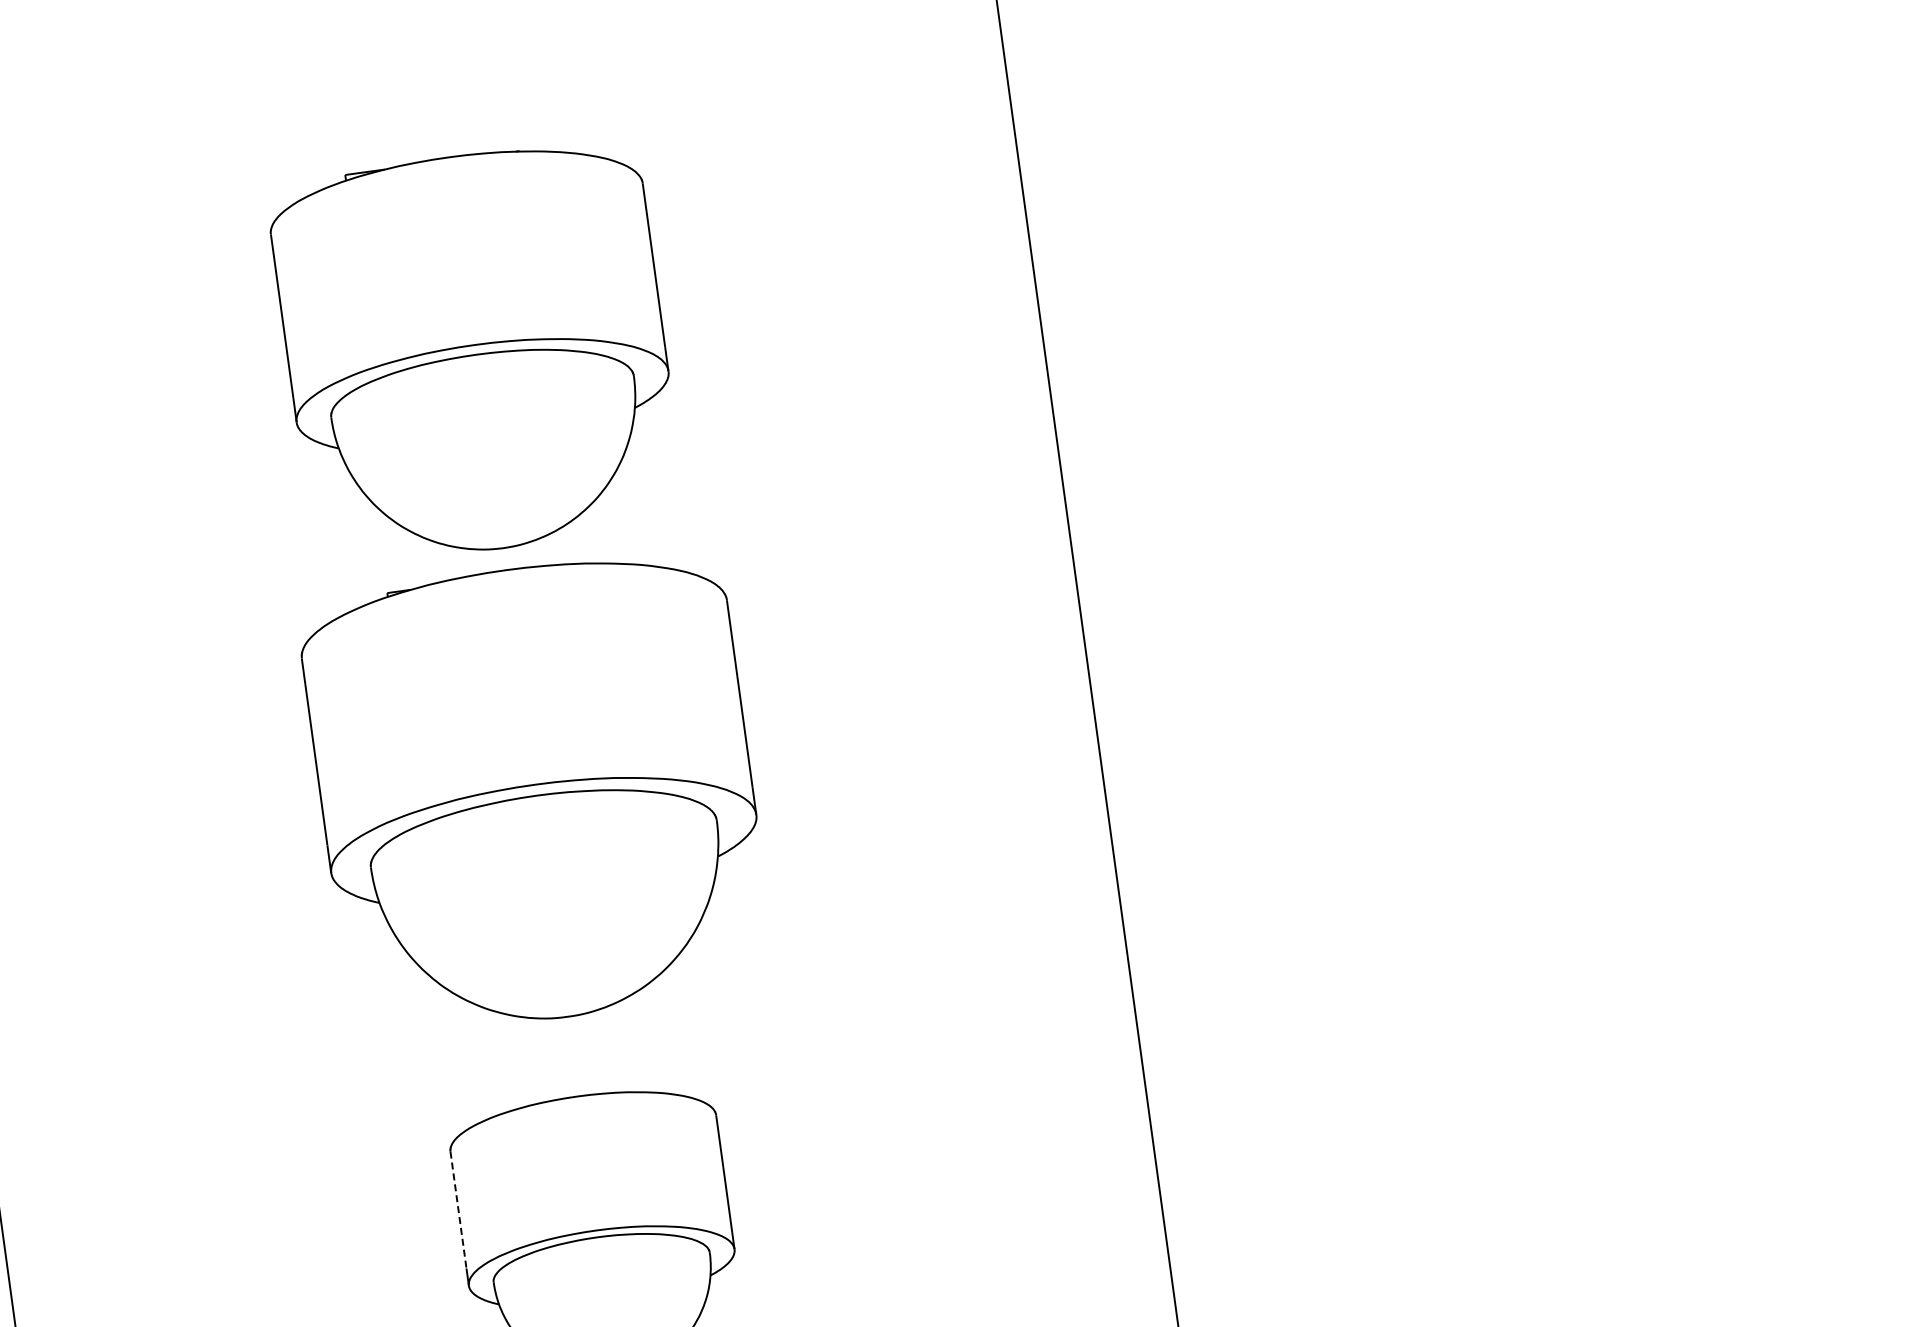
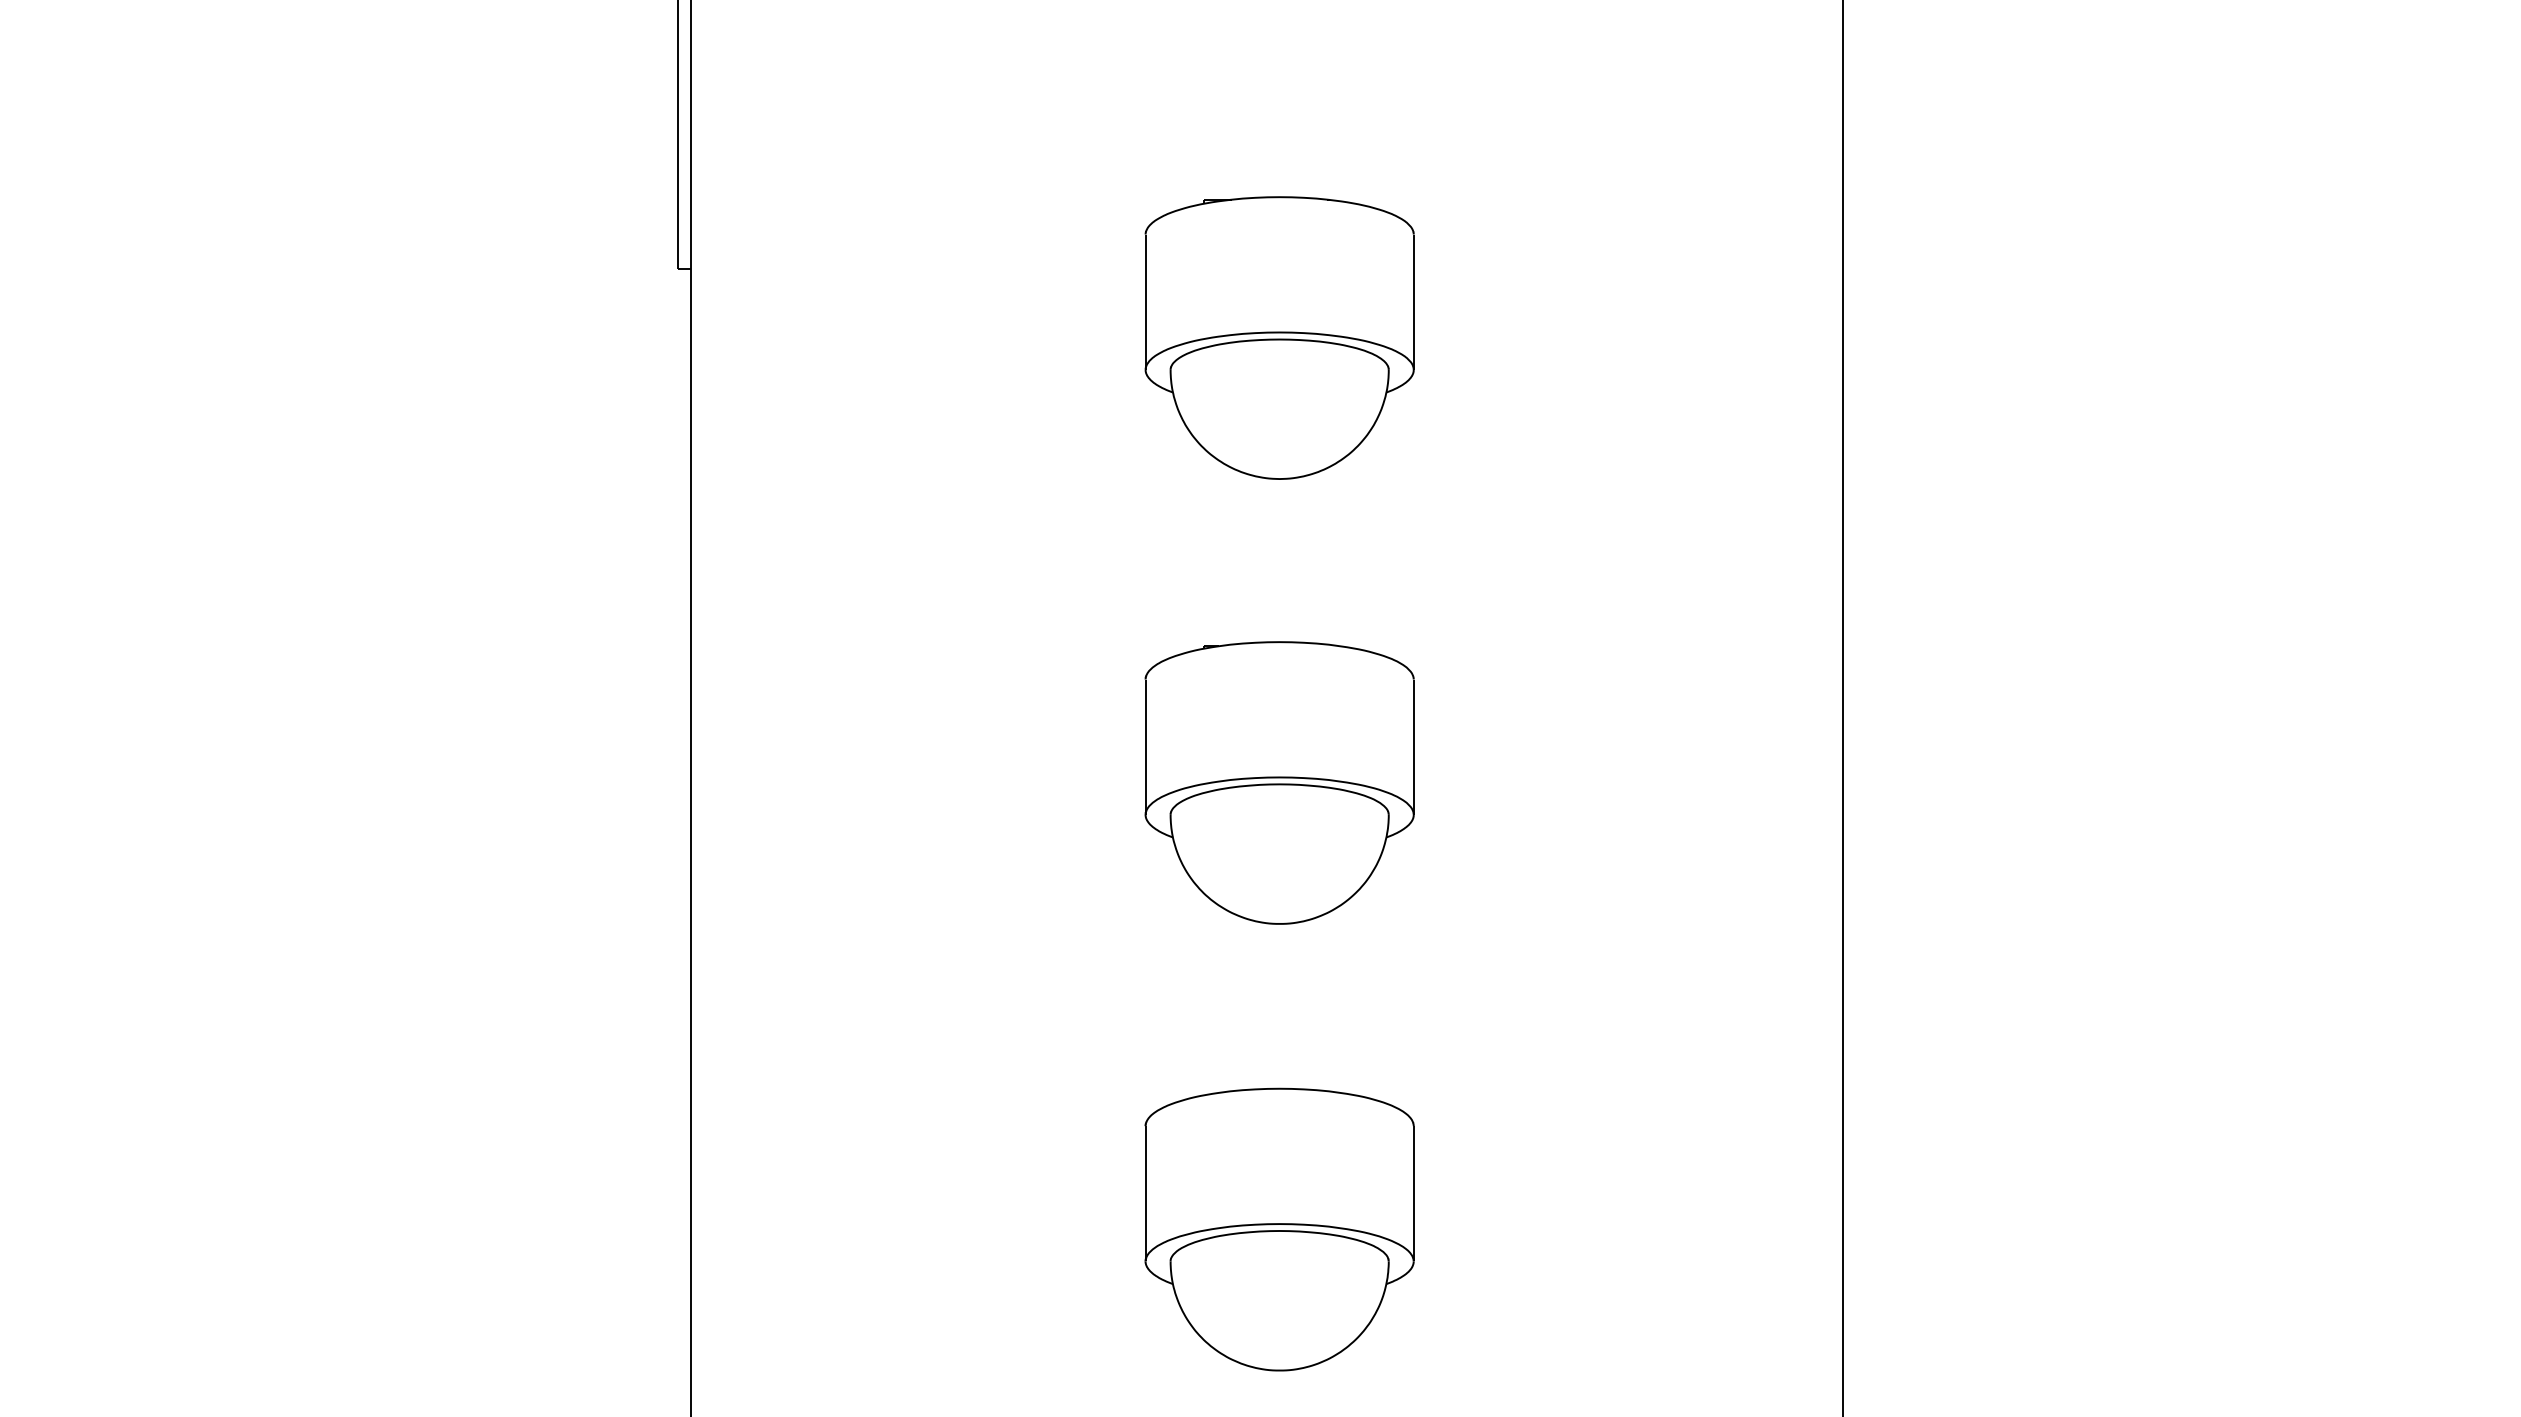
part: (476, 352) -> (1279, 337), size x0.71
part: (536, 792) -> (1279, 782), size x0.62
line: (458, 1210) -> (1145, 1185), dashed -> solid

